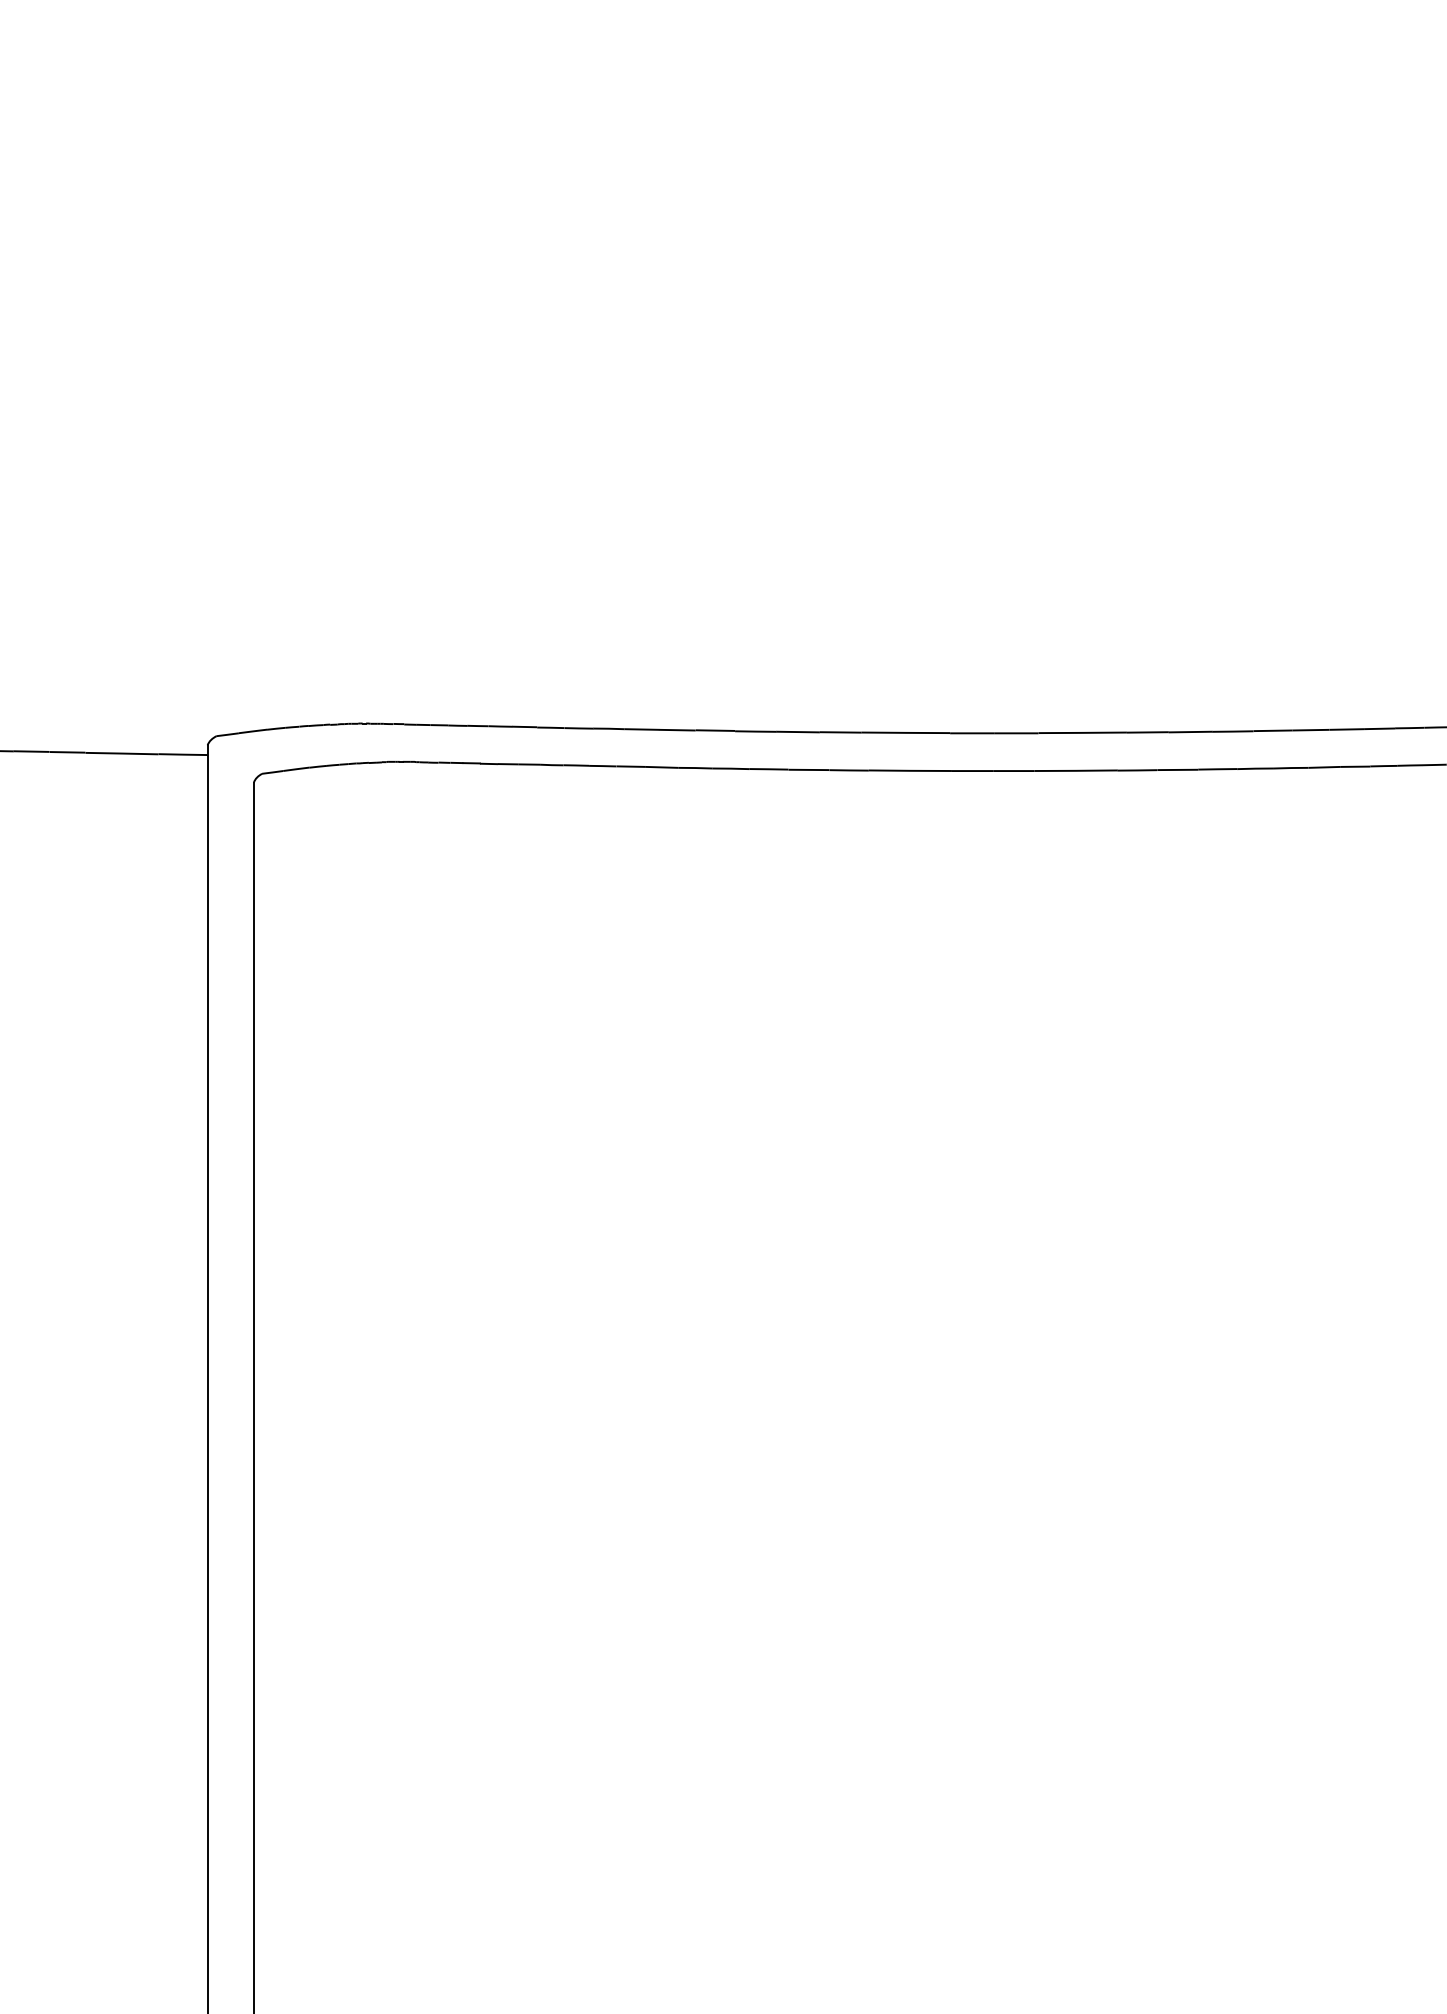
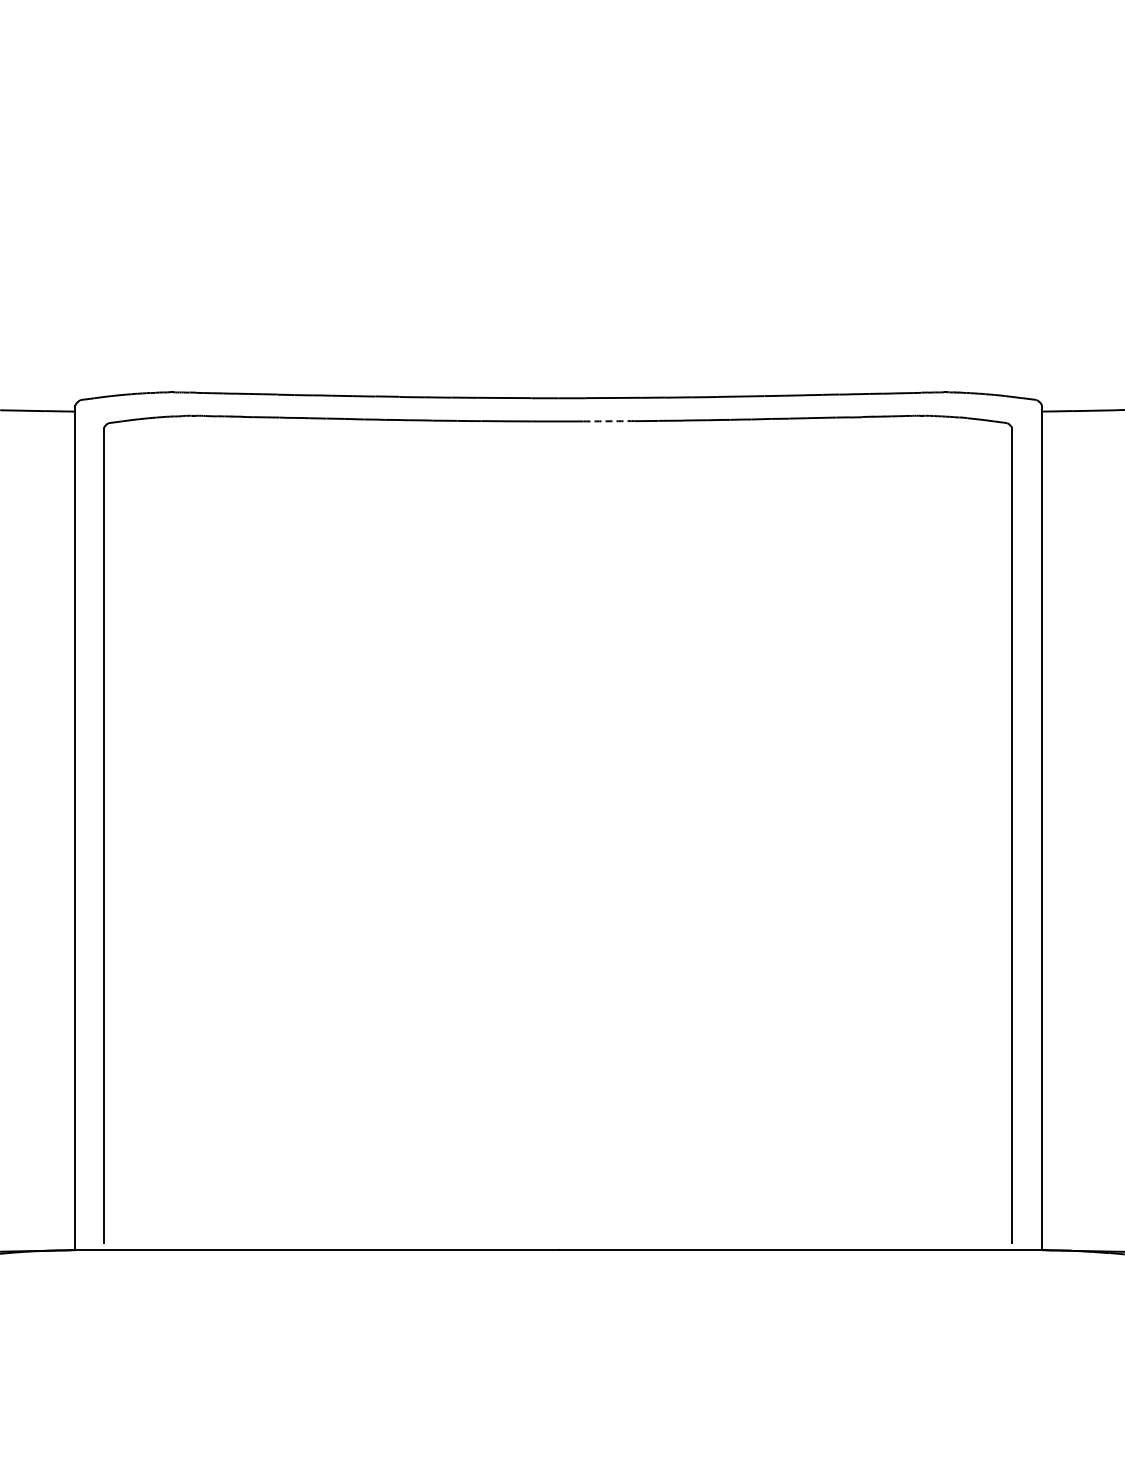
arc: (1077, 771) -> (609, 421), solid -> dashed

